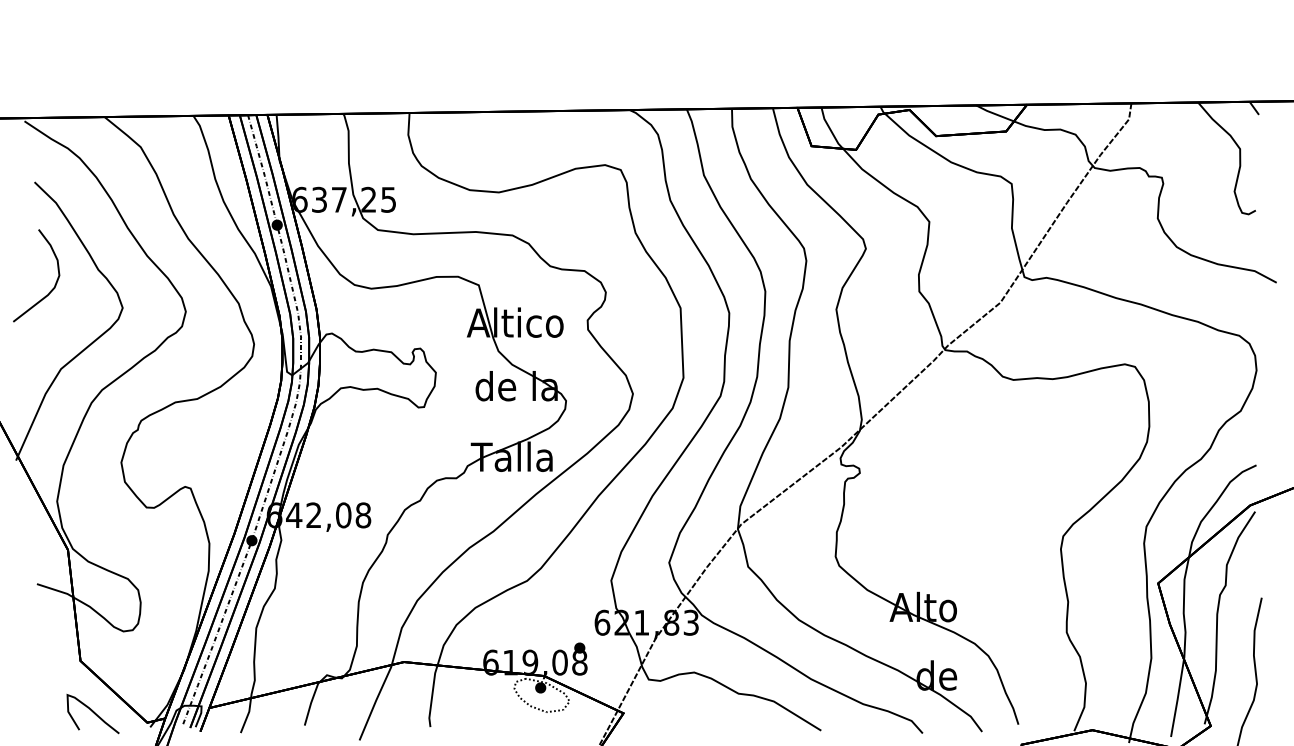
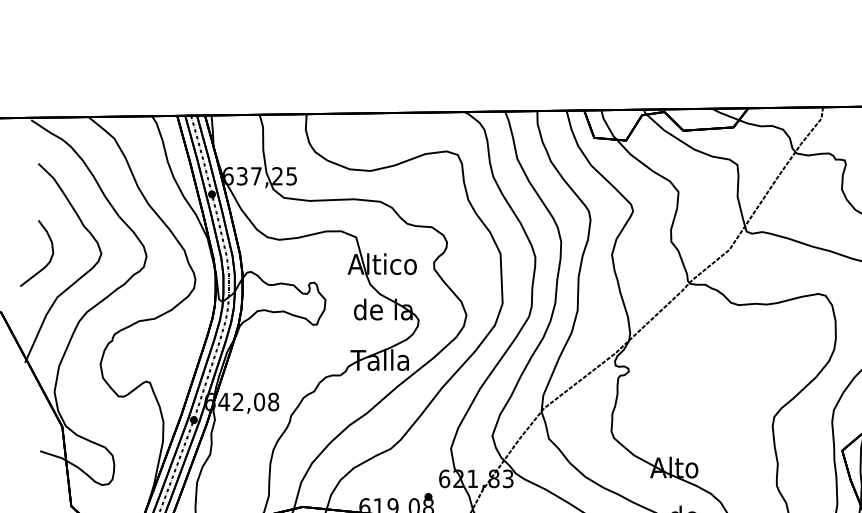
curve: (54, 284) -> (49, 259), moved

